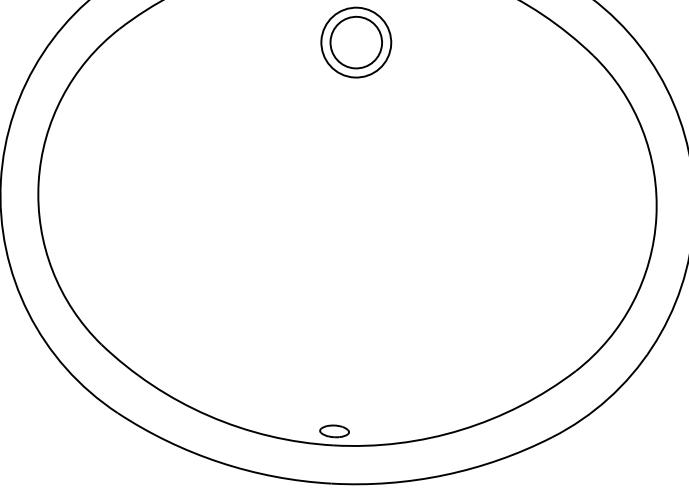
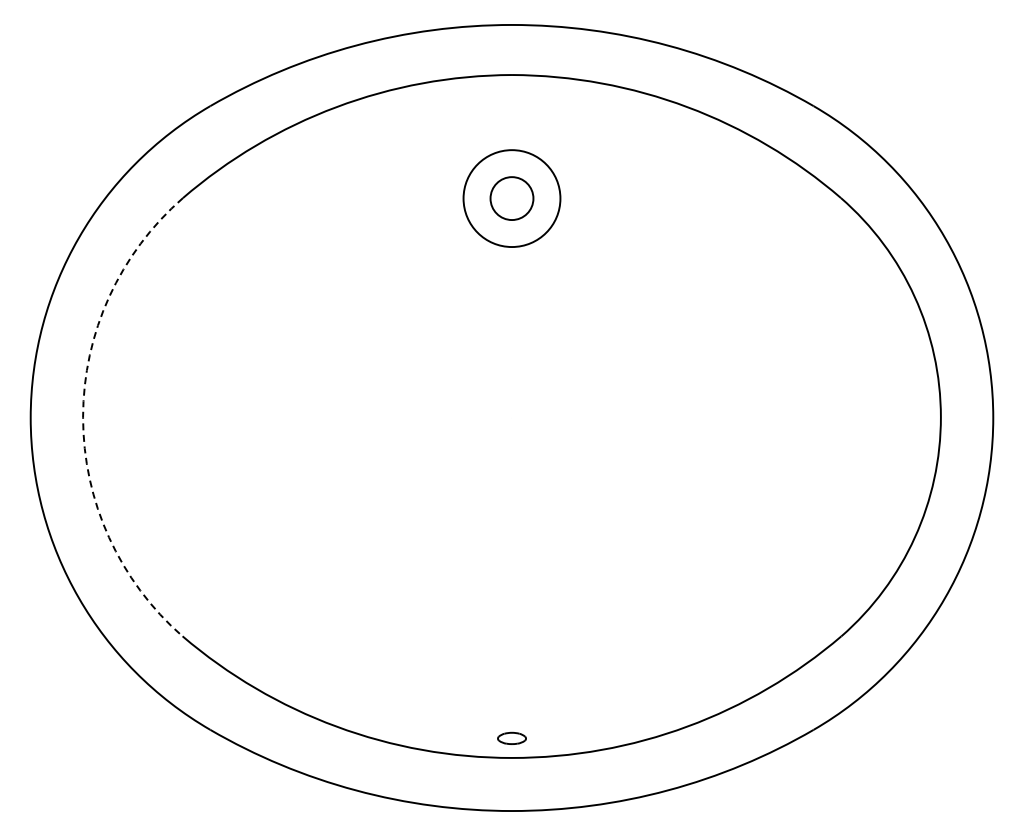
circle: (355, 42) -> (511, 198), size x0.6
arc: (38, 183) -> (83, 417), solid -> dashed
part: (334, 431) -> (511, 738), size x0.7

